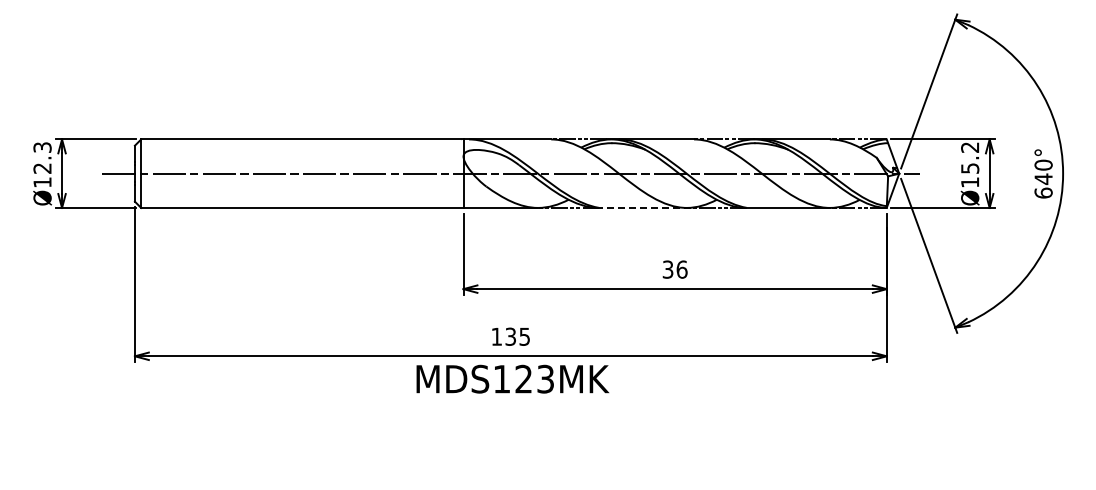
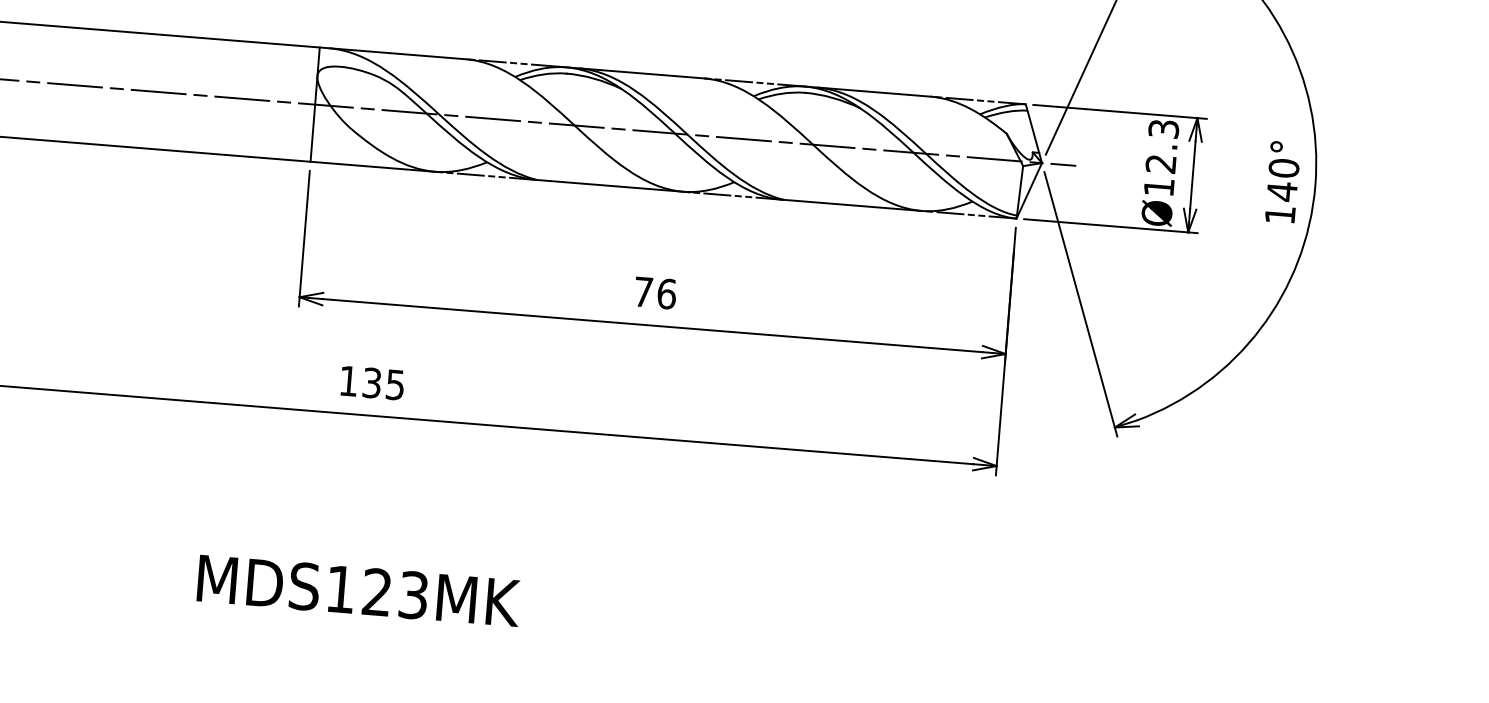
text: (970, 157) -> (1163, 145), Ø15.2 -> Ø12.3
text: (1043, 192) -> (1280, 213), 640° -> 140°
line: (645, 207) -> (614, 185), dashed -> solid
text: (667, 269) -> (642, 291), 36 -> 76
text: (512, 378) -> (358, 589), moved

